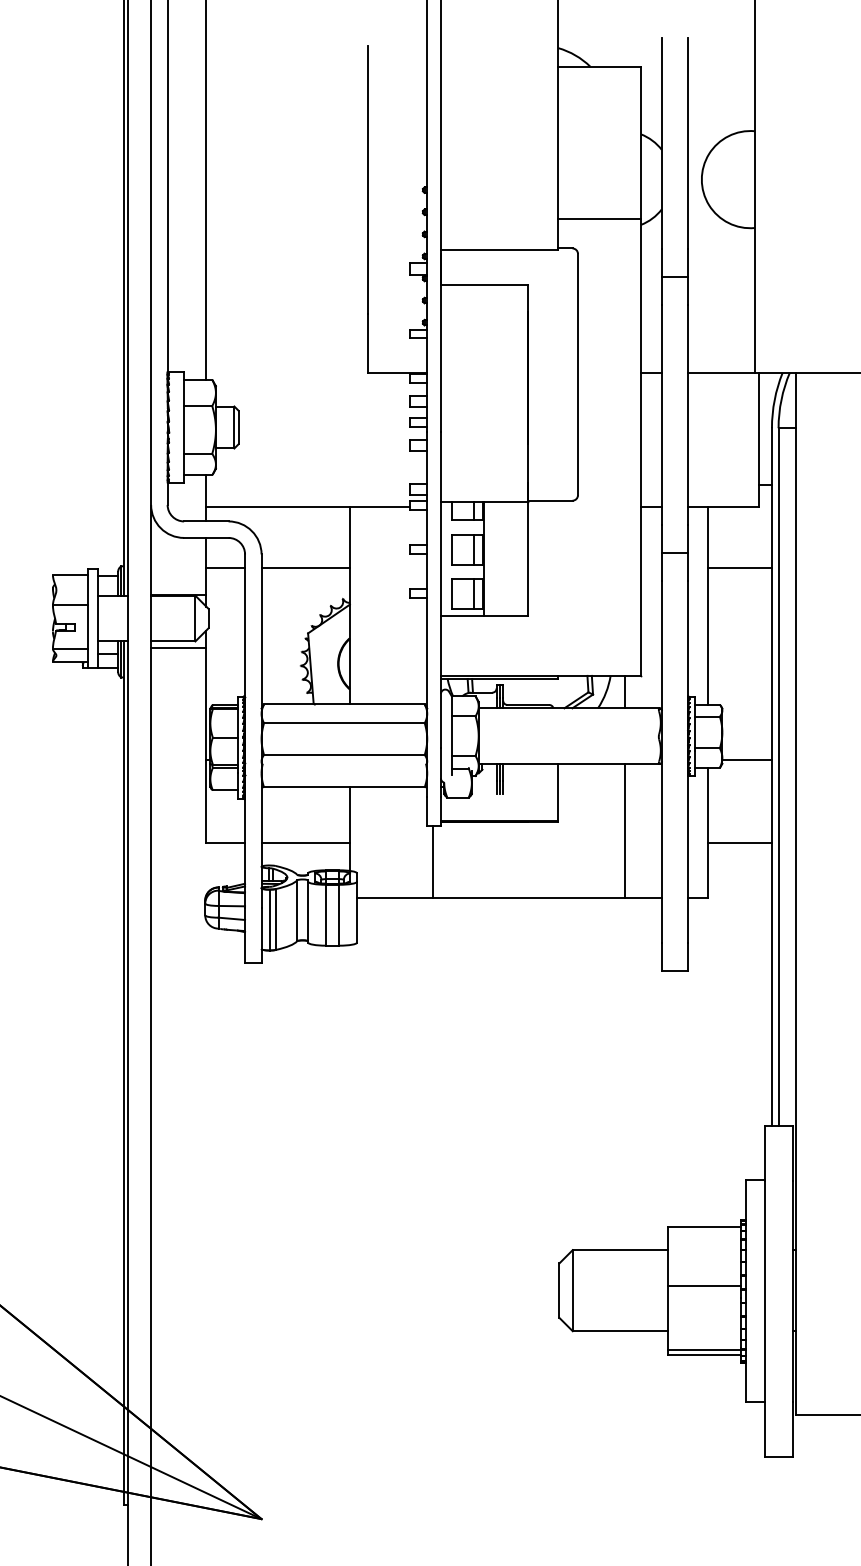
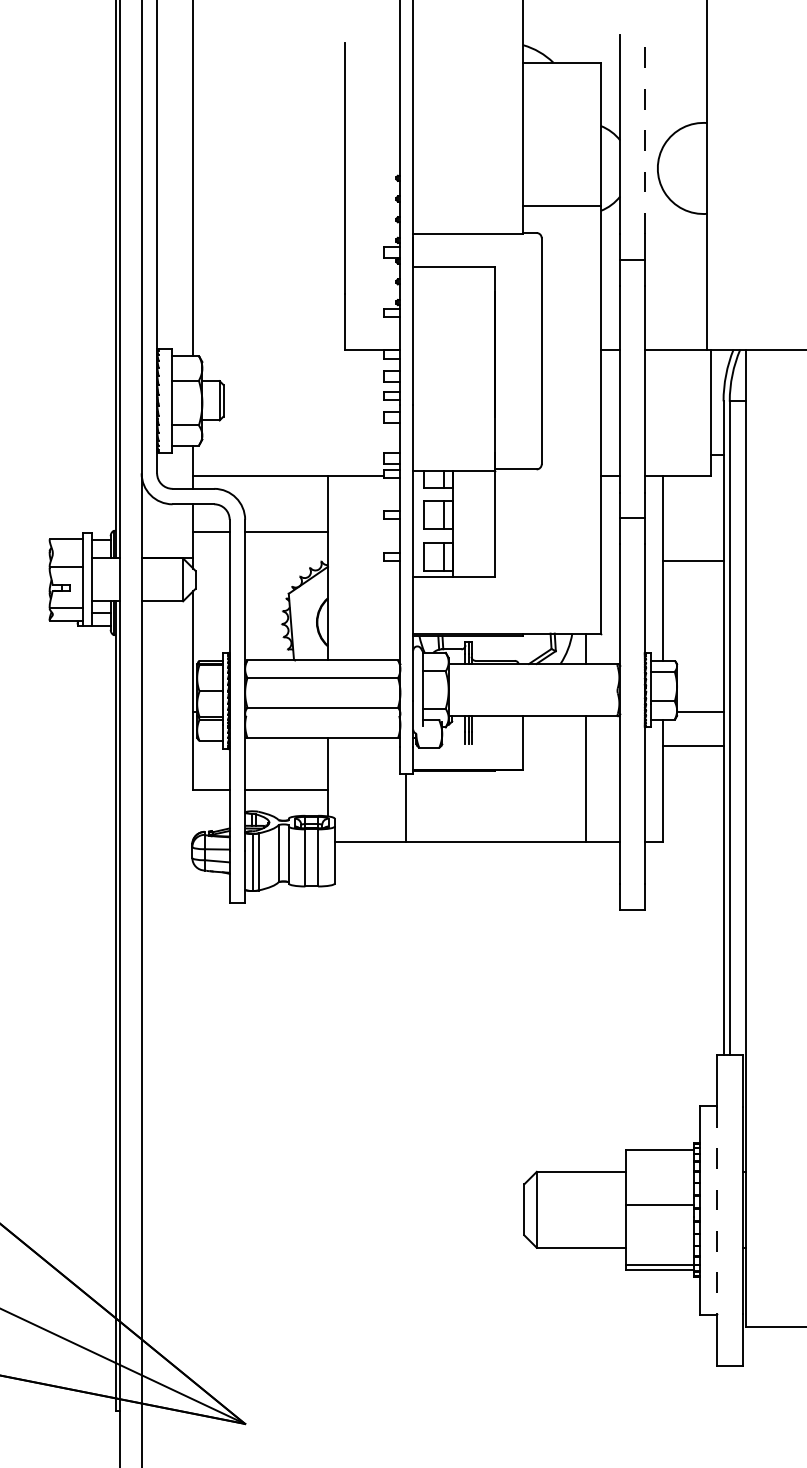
line: (687, 143) -> (644, 134), solid -> dashed
line: (739, 568) -> (693, 561), moved
line: (178, 648) -> (167, 607), removed
line: (739, 843) -> (693, 746), moved
line: (765, 1291) -> (717, 1210), solid -> dashed

